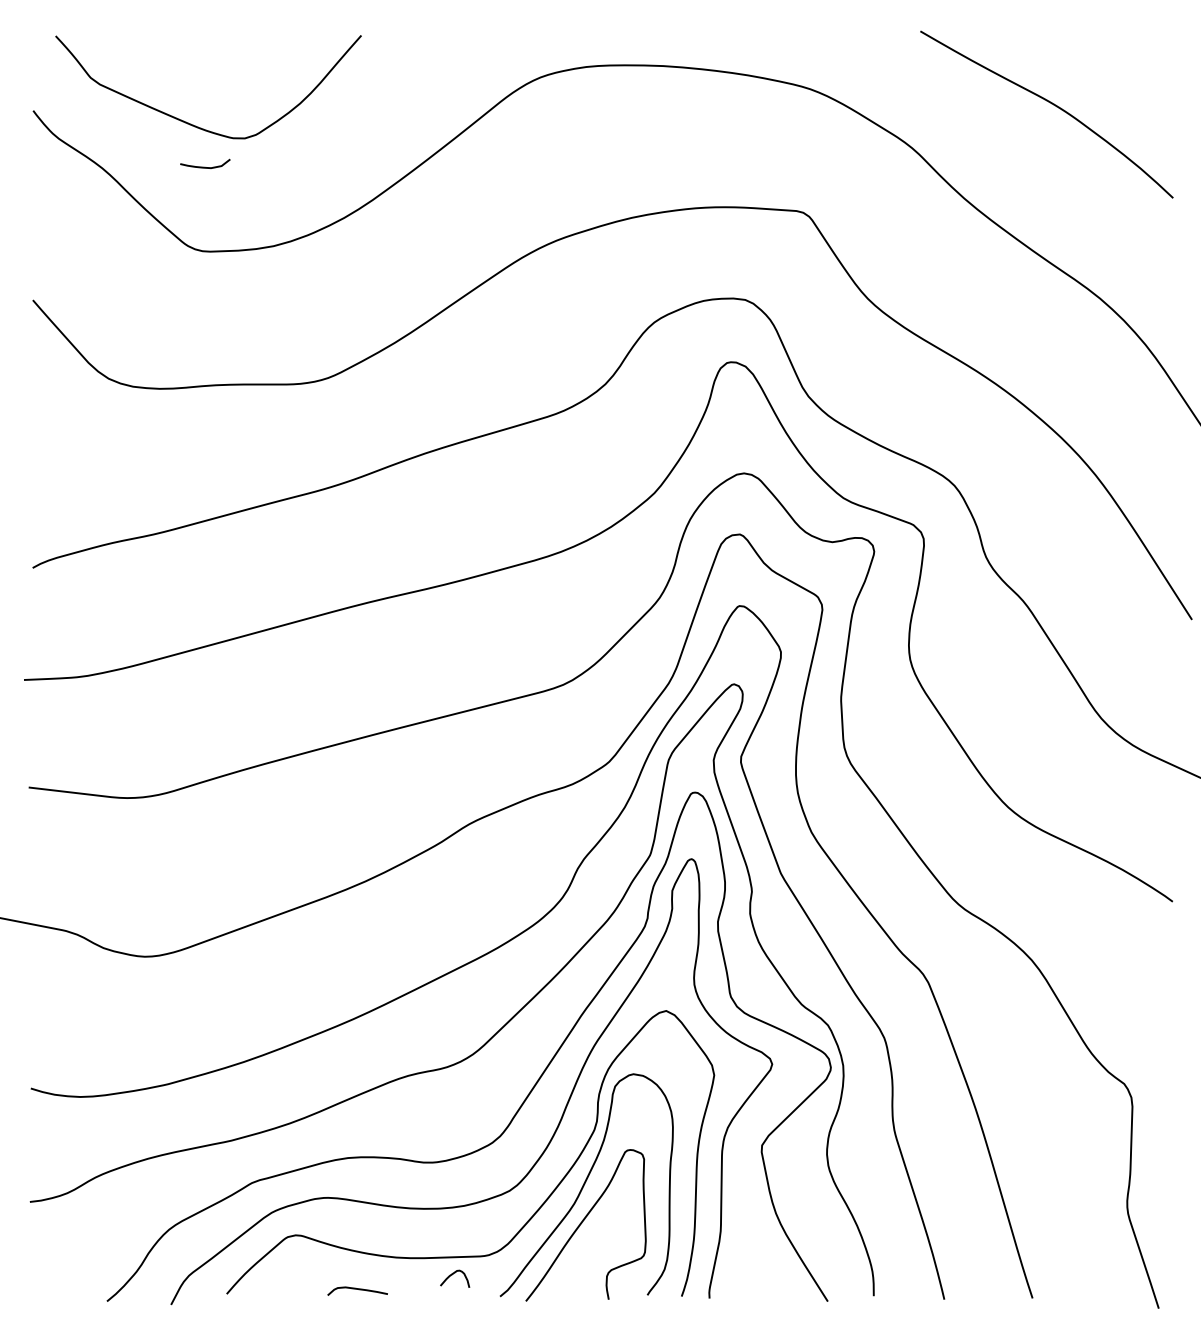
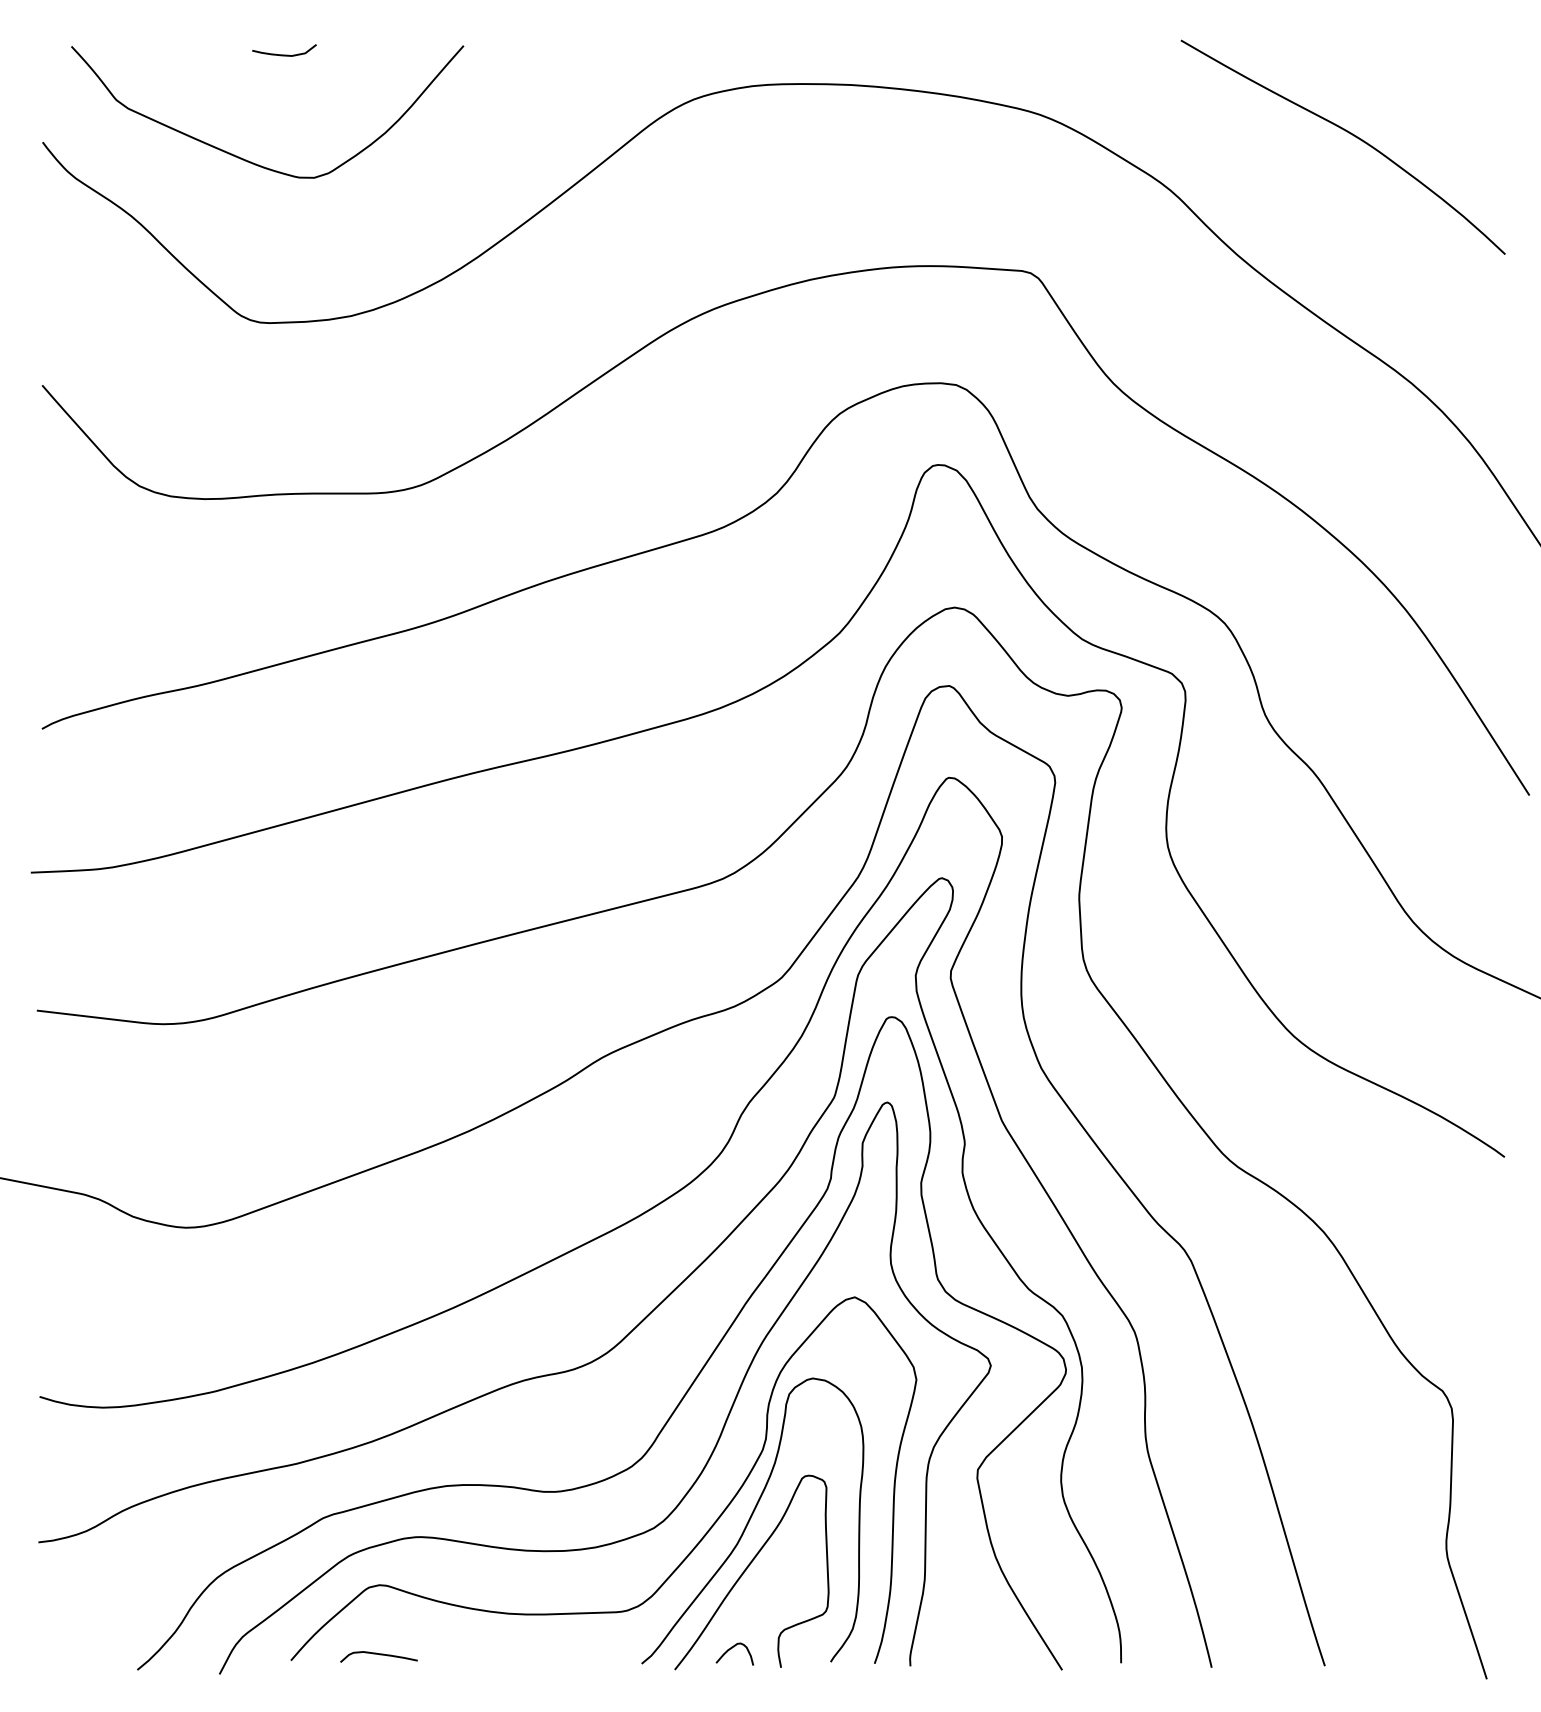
curve: (205, 167) -> (284, 54), moved
curve: (452, 1275) -> (731, 1649), moved
curve: (358, 1290) -> (379, 1655), moved

